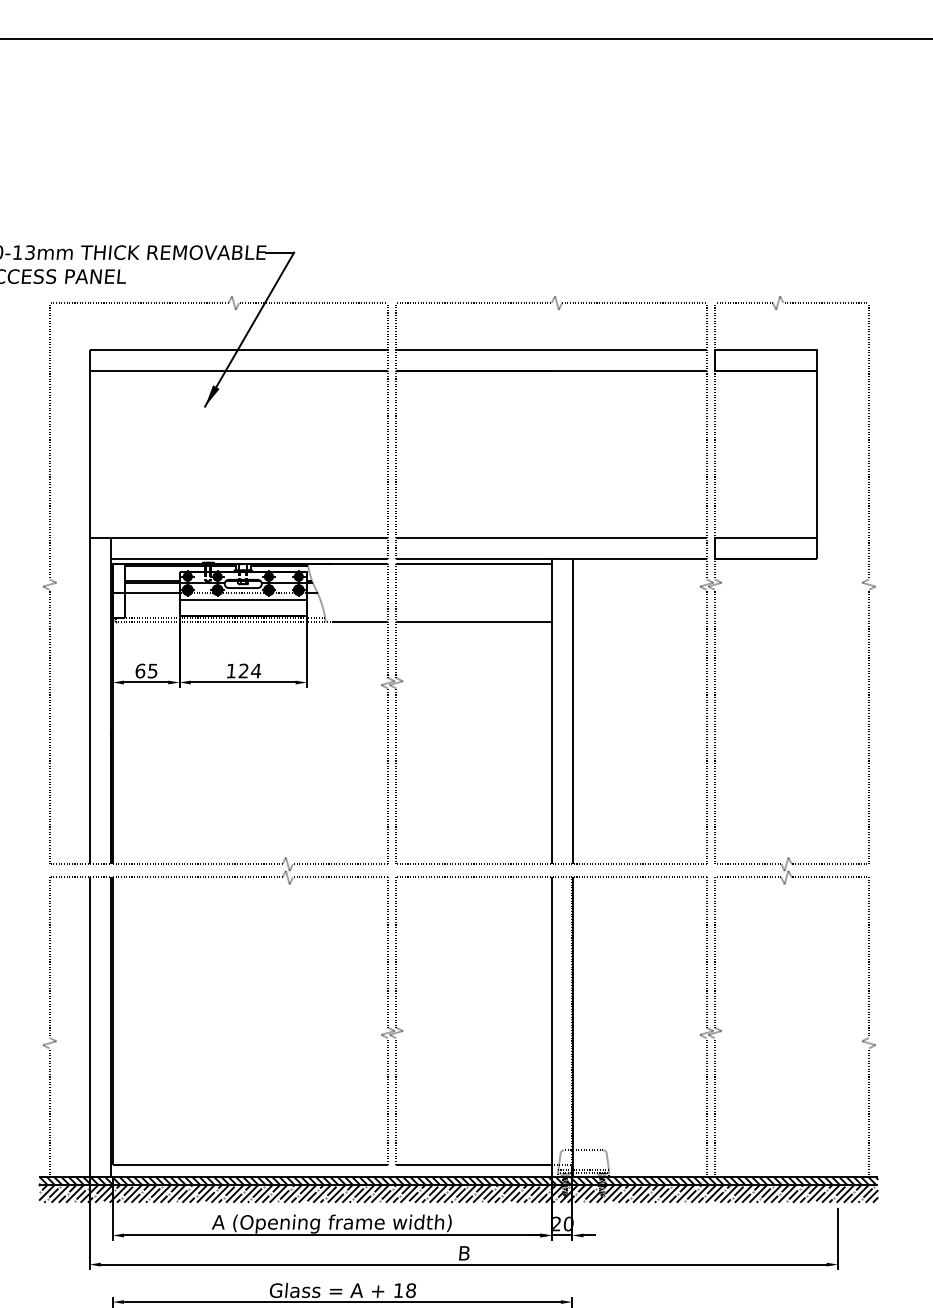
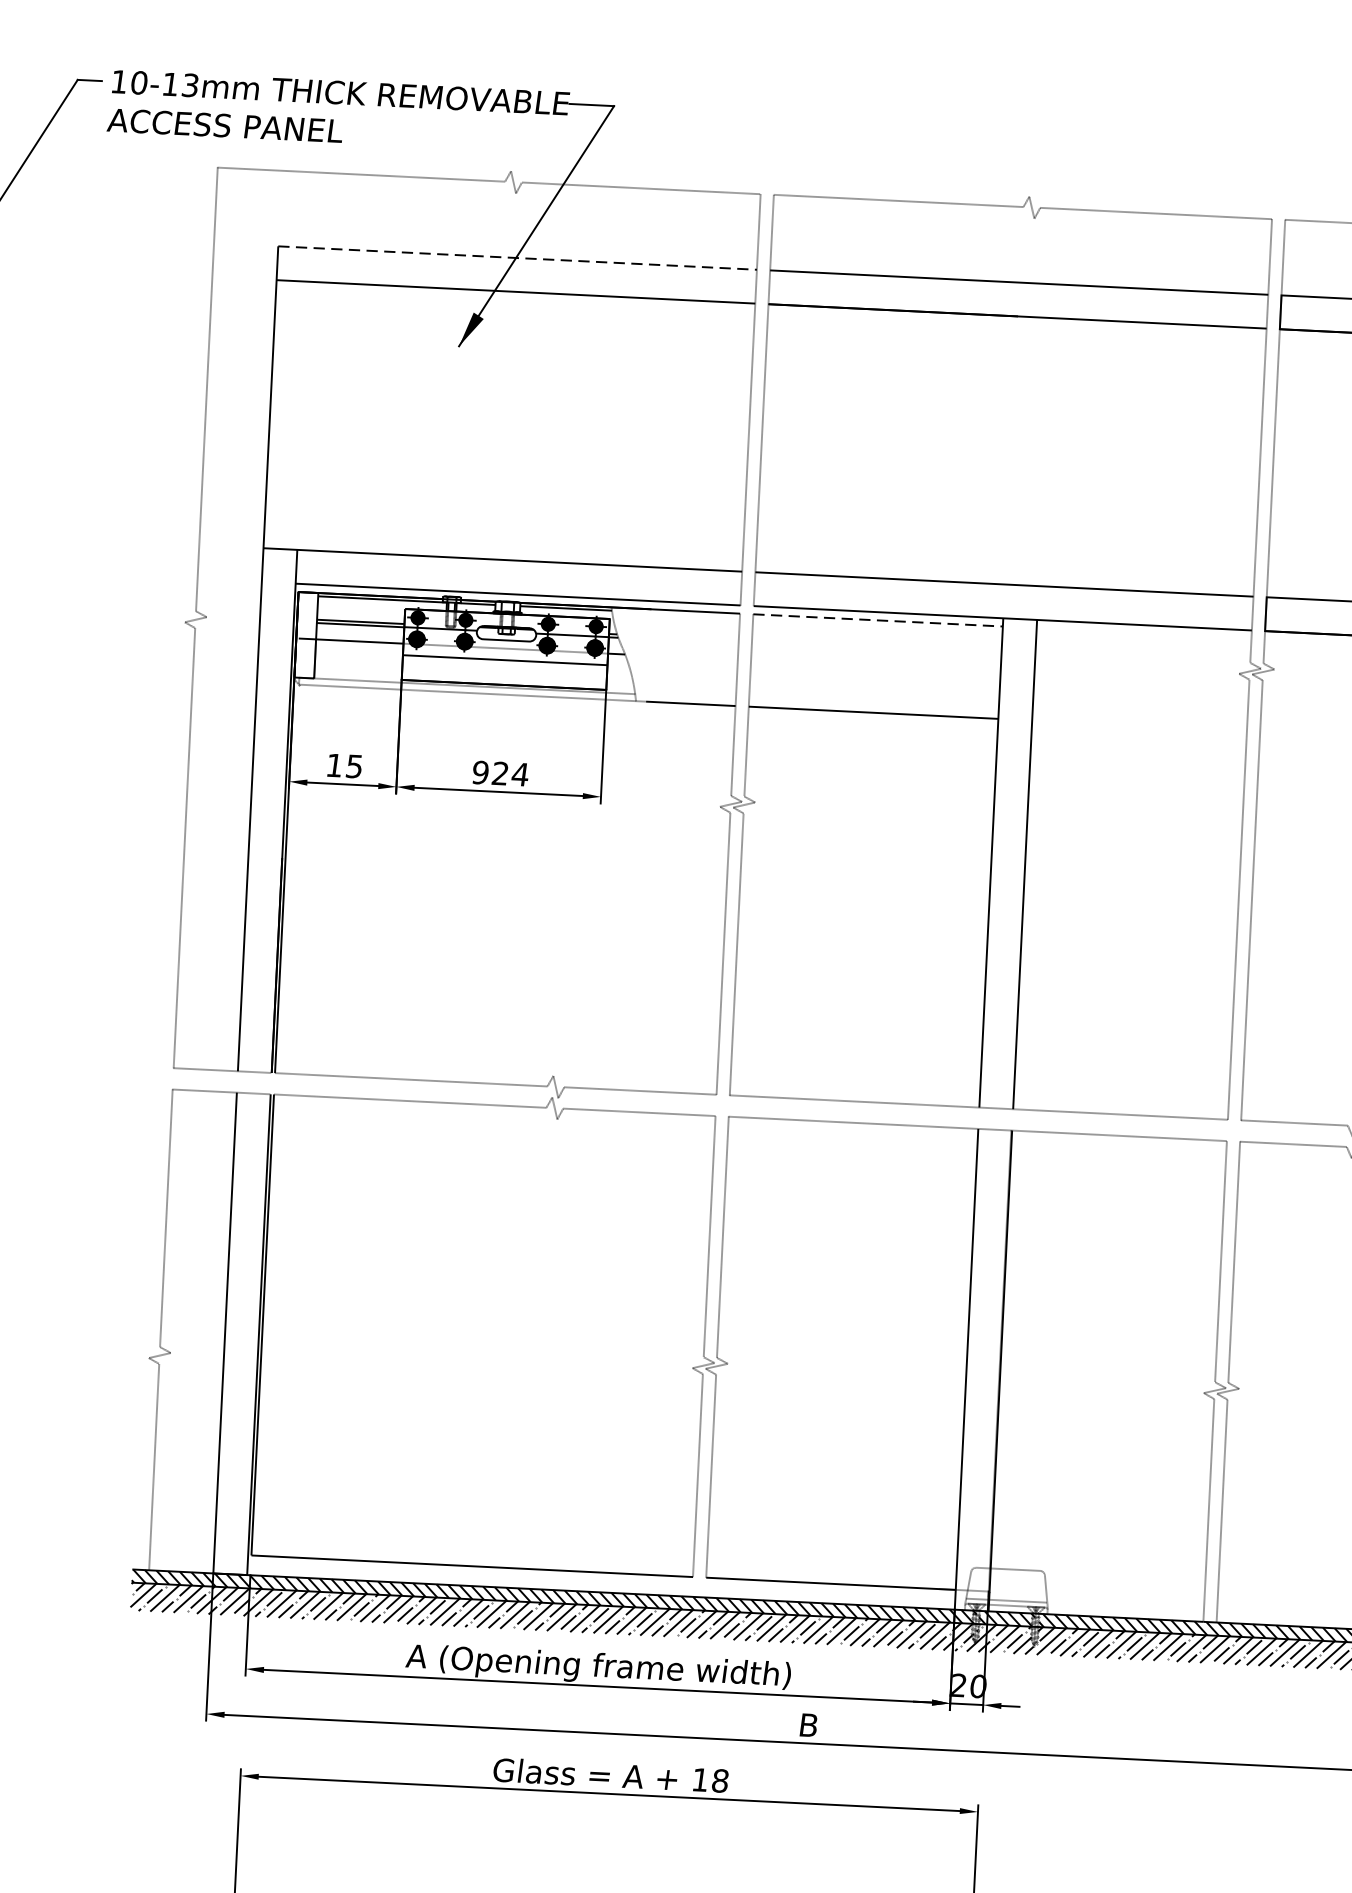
line: (239, 350) -> (518, 258), solid -> dashed
line: (473, 564) -> (877, 620), solid -> dashed
text: (140, 670) -> (334, 764), 65 -> 15
text: (231, 670) -> (480, 771), 124 -> 924

